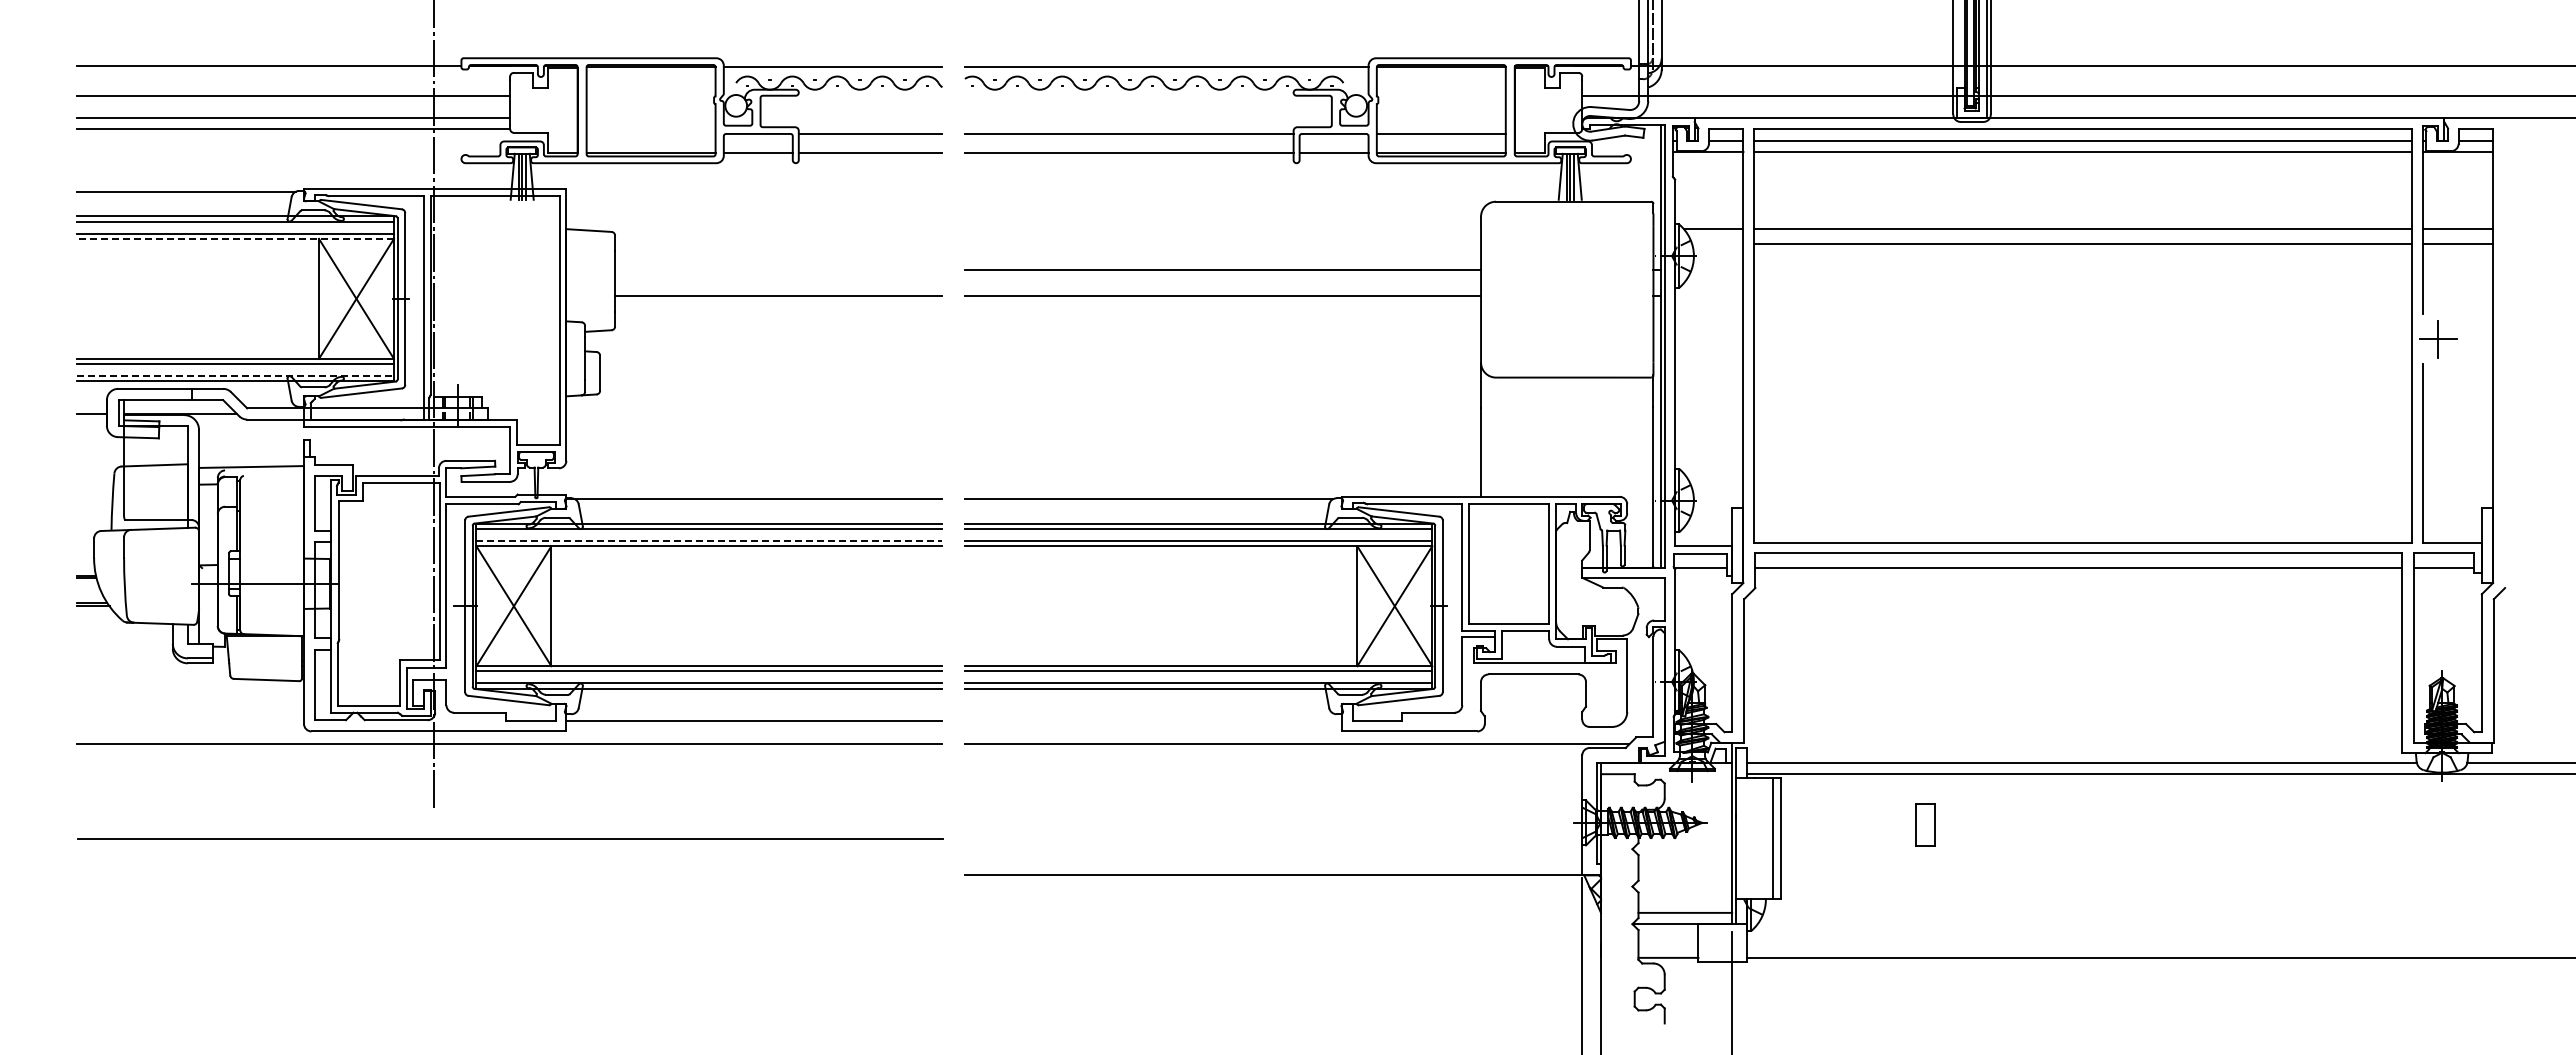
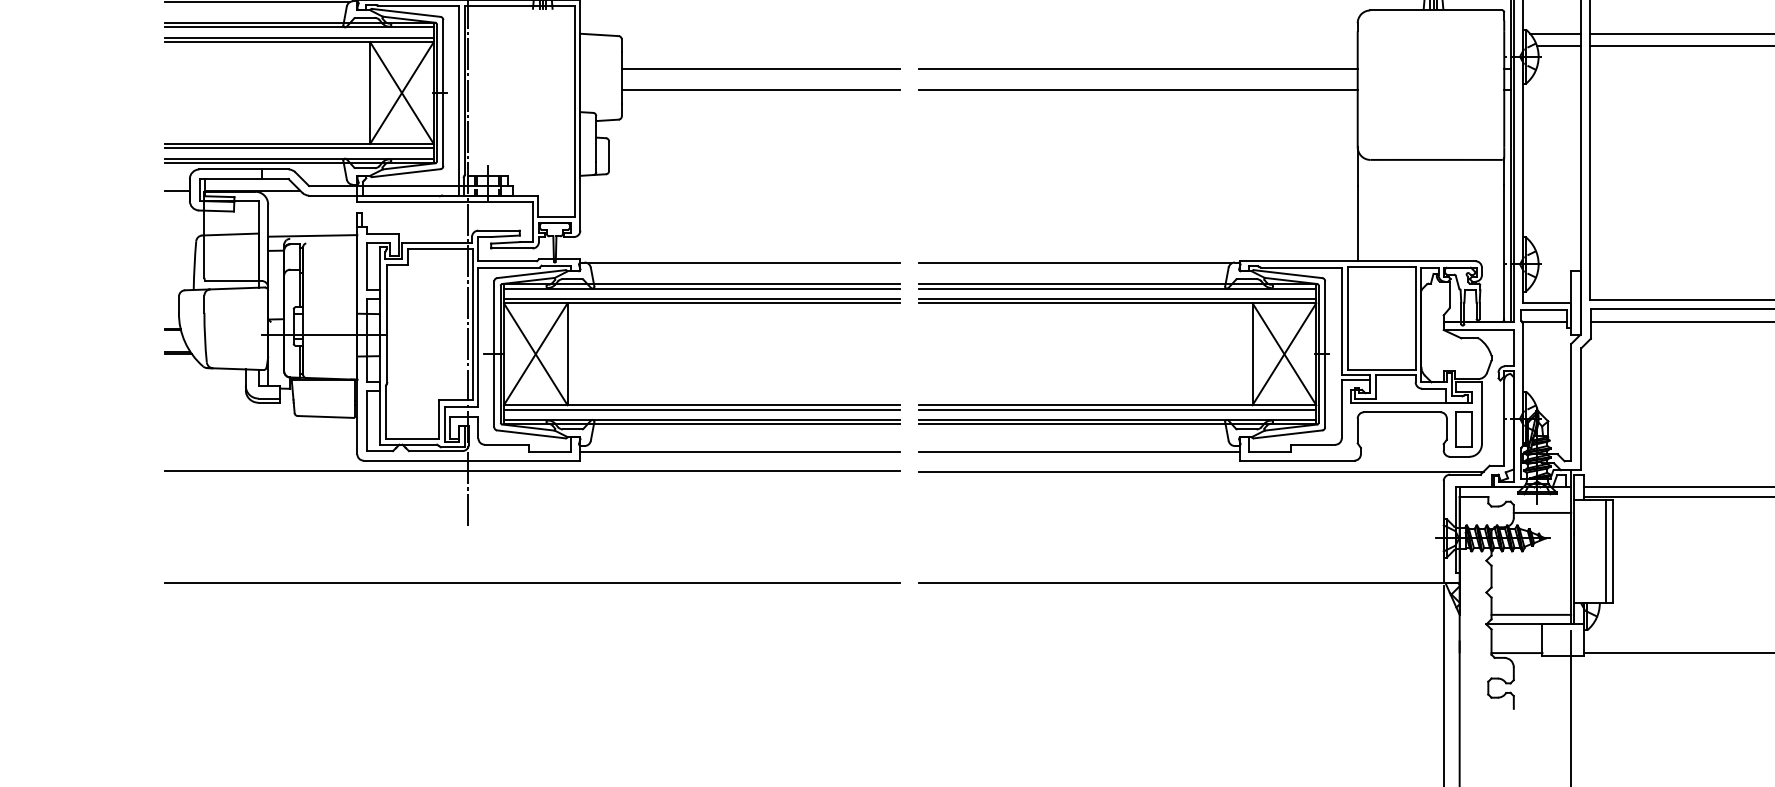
line: (235, 238) -> (299, 41), dashed -> solid
line: (1717, 243) -> (1558, 45), added
line: (778, 270) -> (760, 68), added
line: (236, 376) -> (299, 158), dashed -> solid
line: (709, 541) -> (701, 299), dashed -> solid
line: (1153, 720) -> (1079, 451), added
line: (1698, 792) -> (1542, 512), added
part: (1925, 824) -> (1464, 429), moved
line: (510, 838) -> (531, 582), moved

